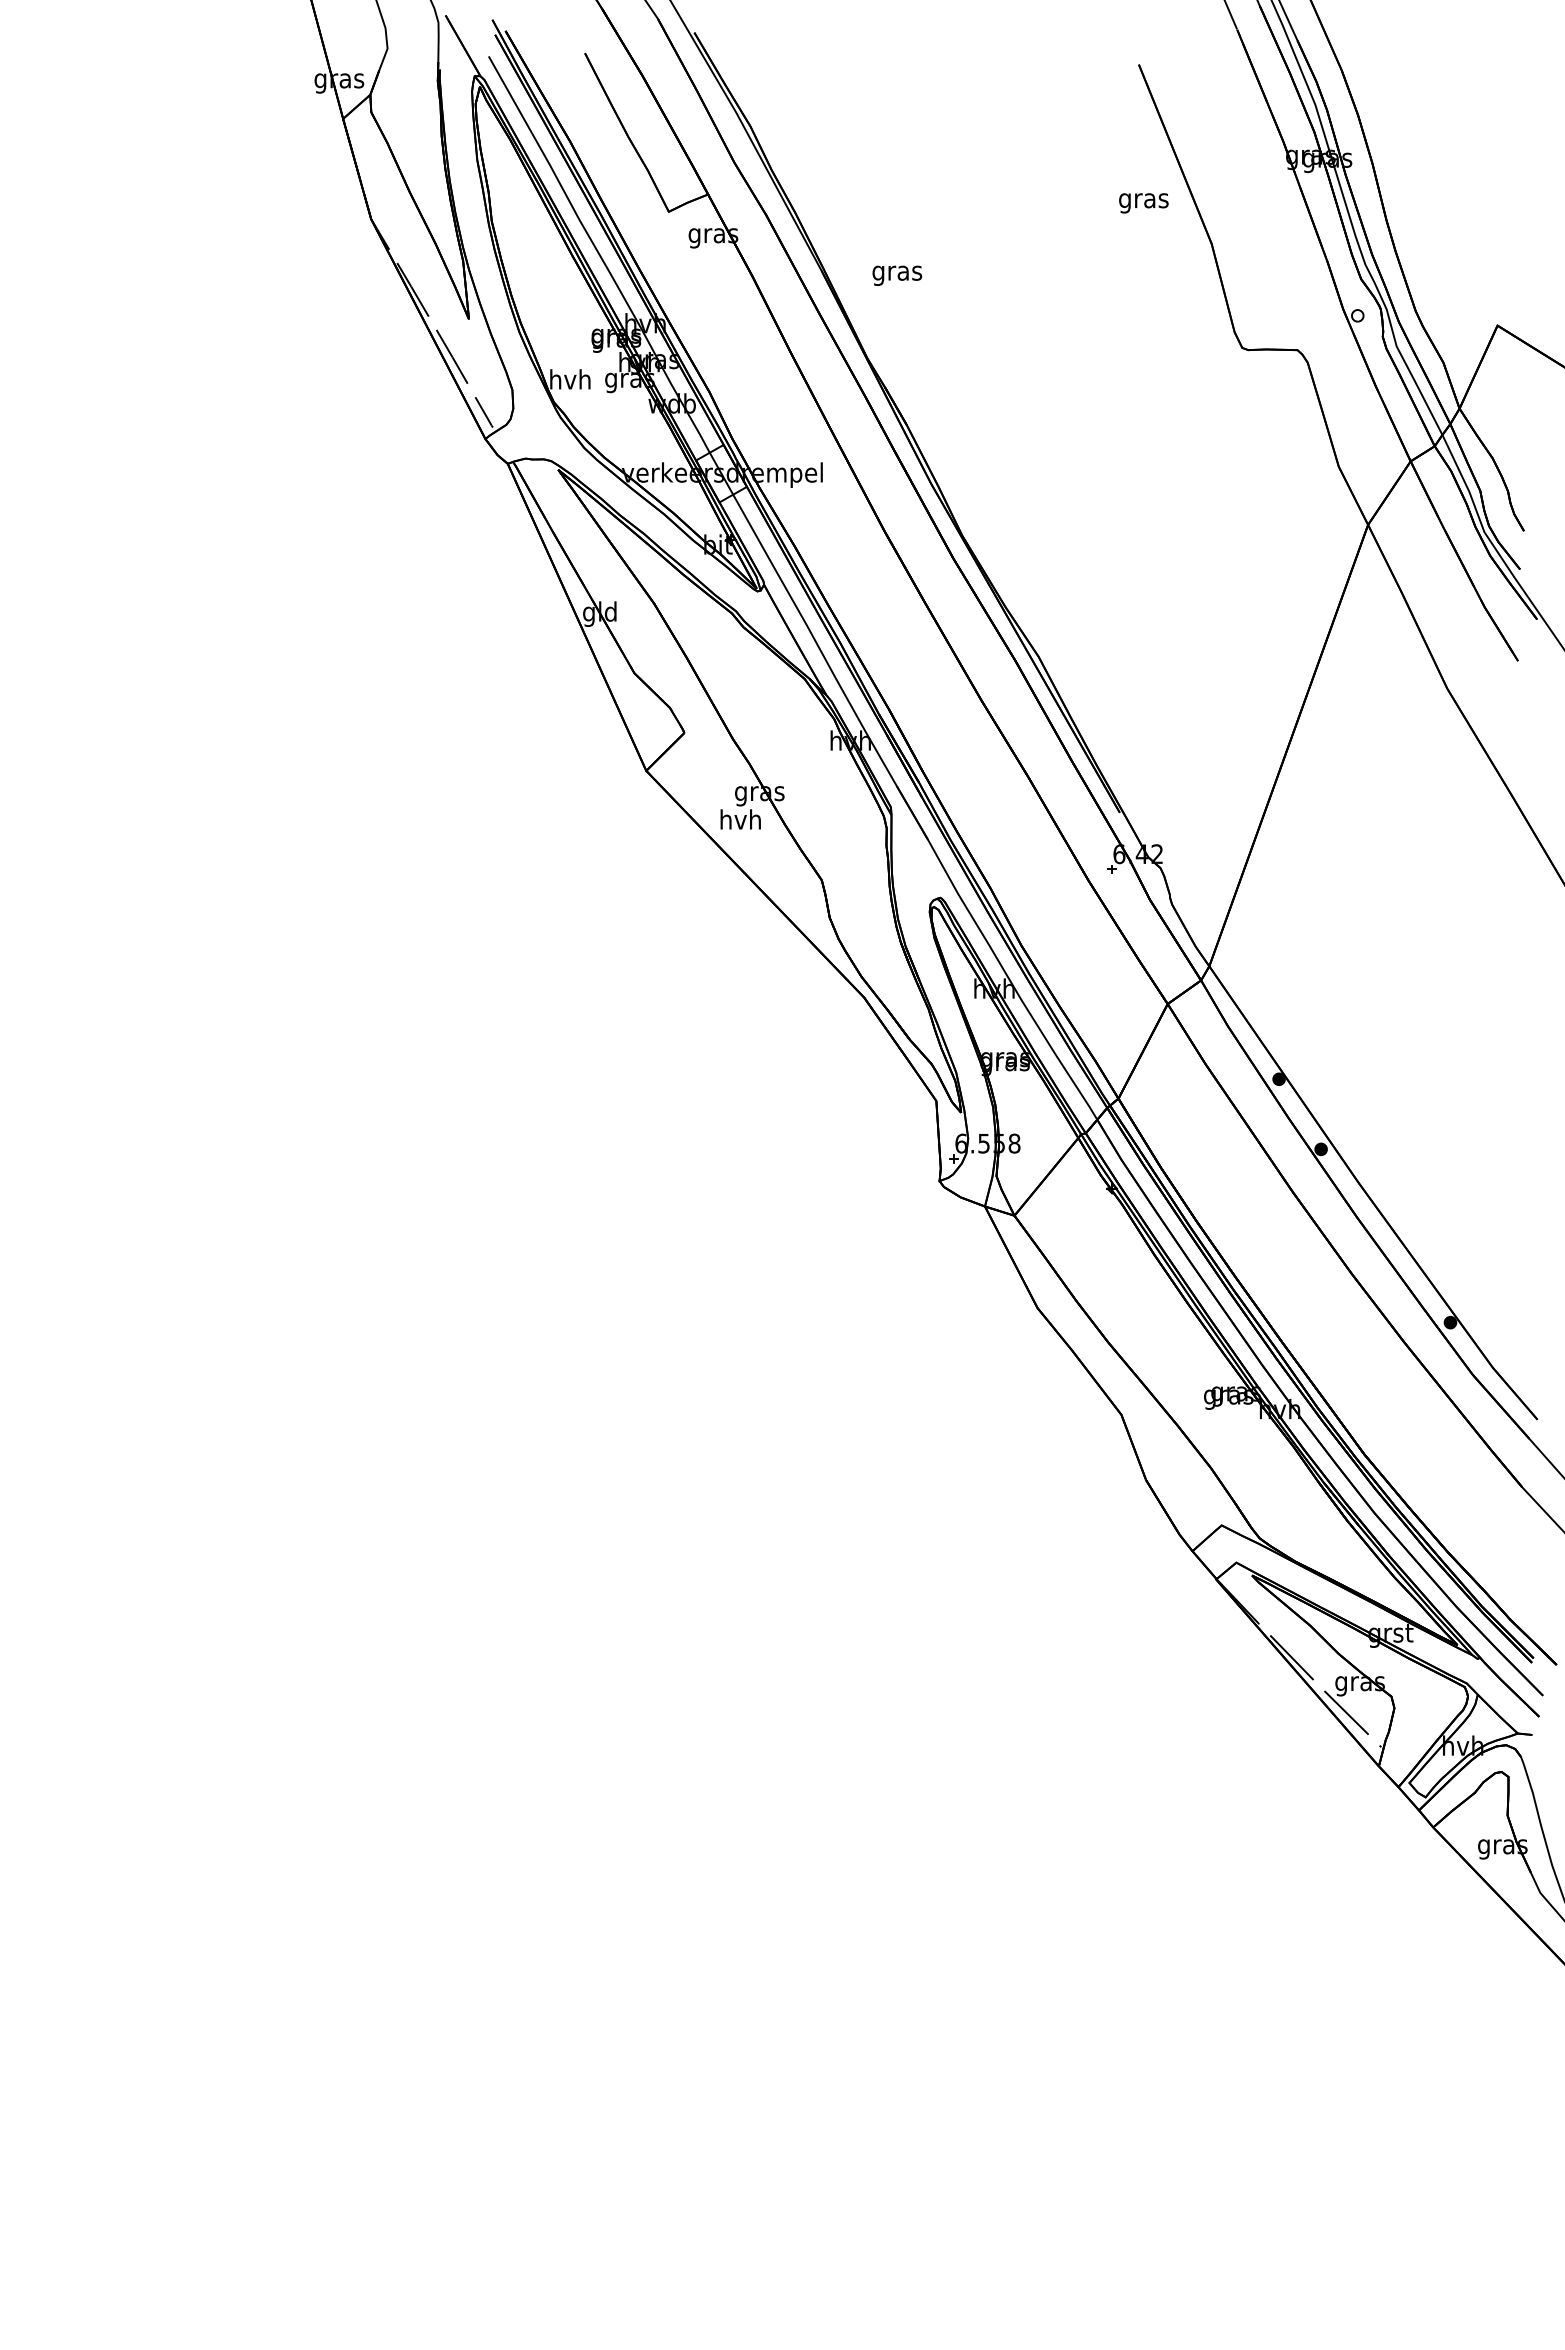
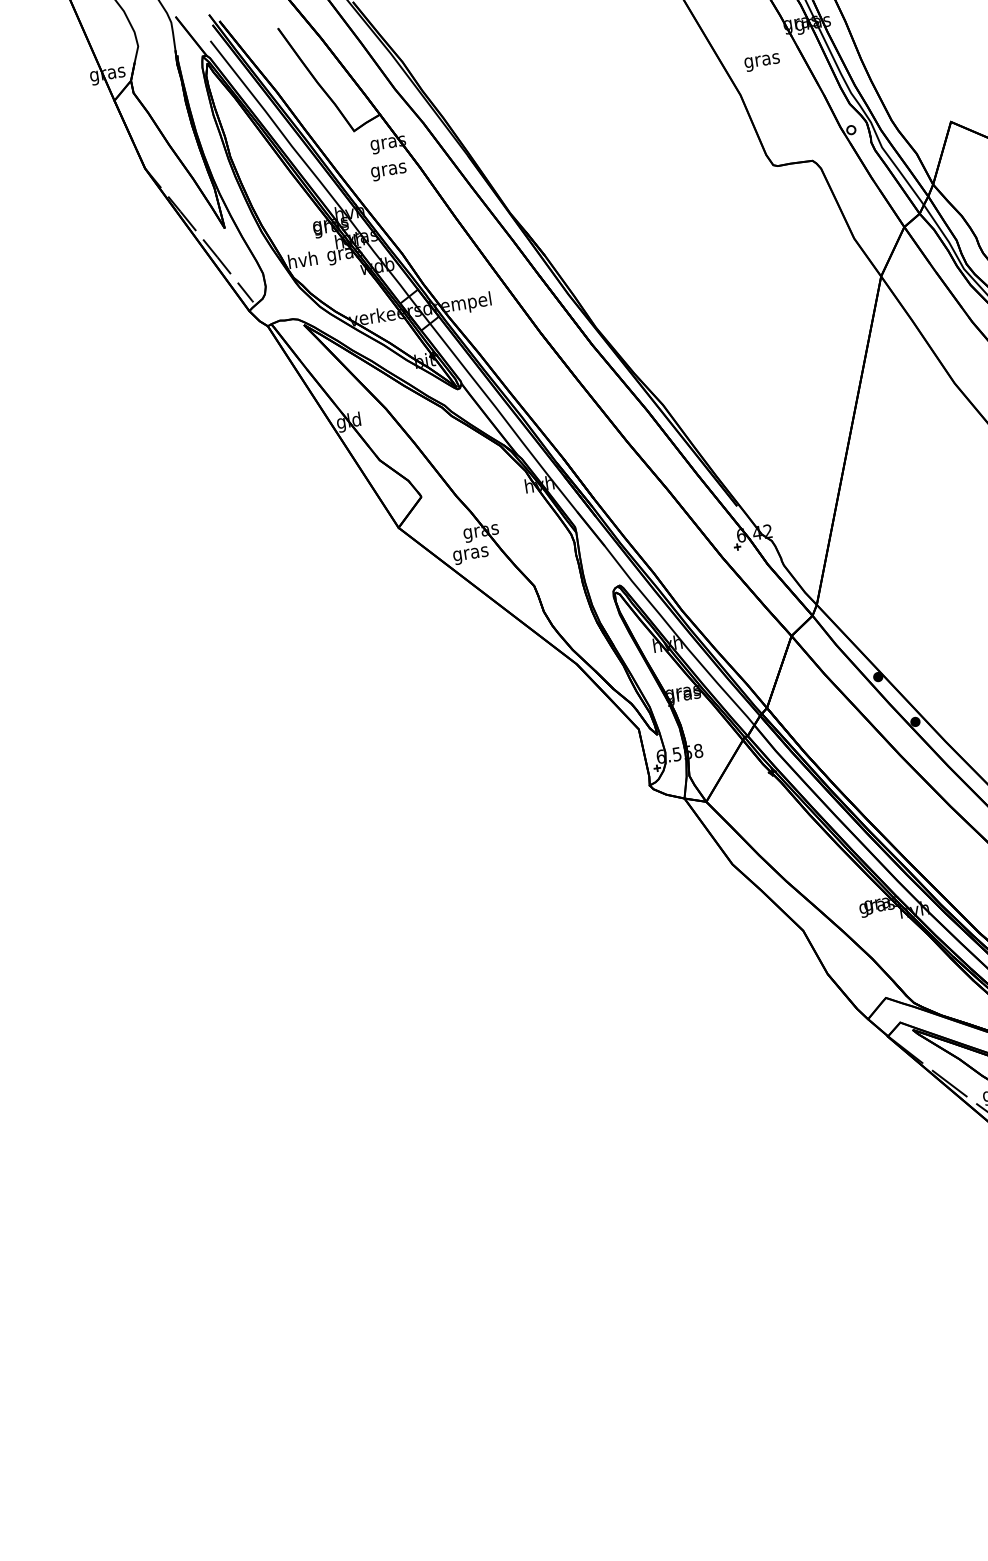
text: (1143, 203) -> (762, 62), moved
text: (897, 275) -> (389, 171), moved
text: (740, 821) -> (470, 553), hvh -> gras

